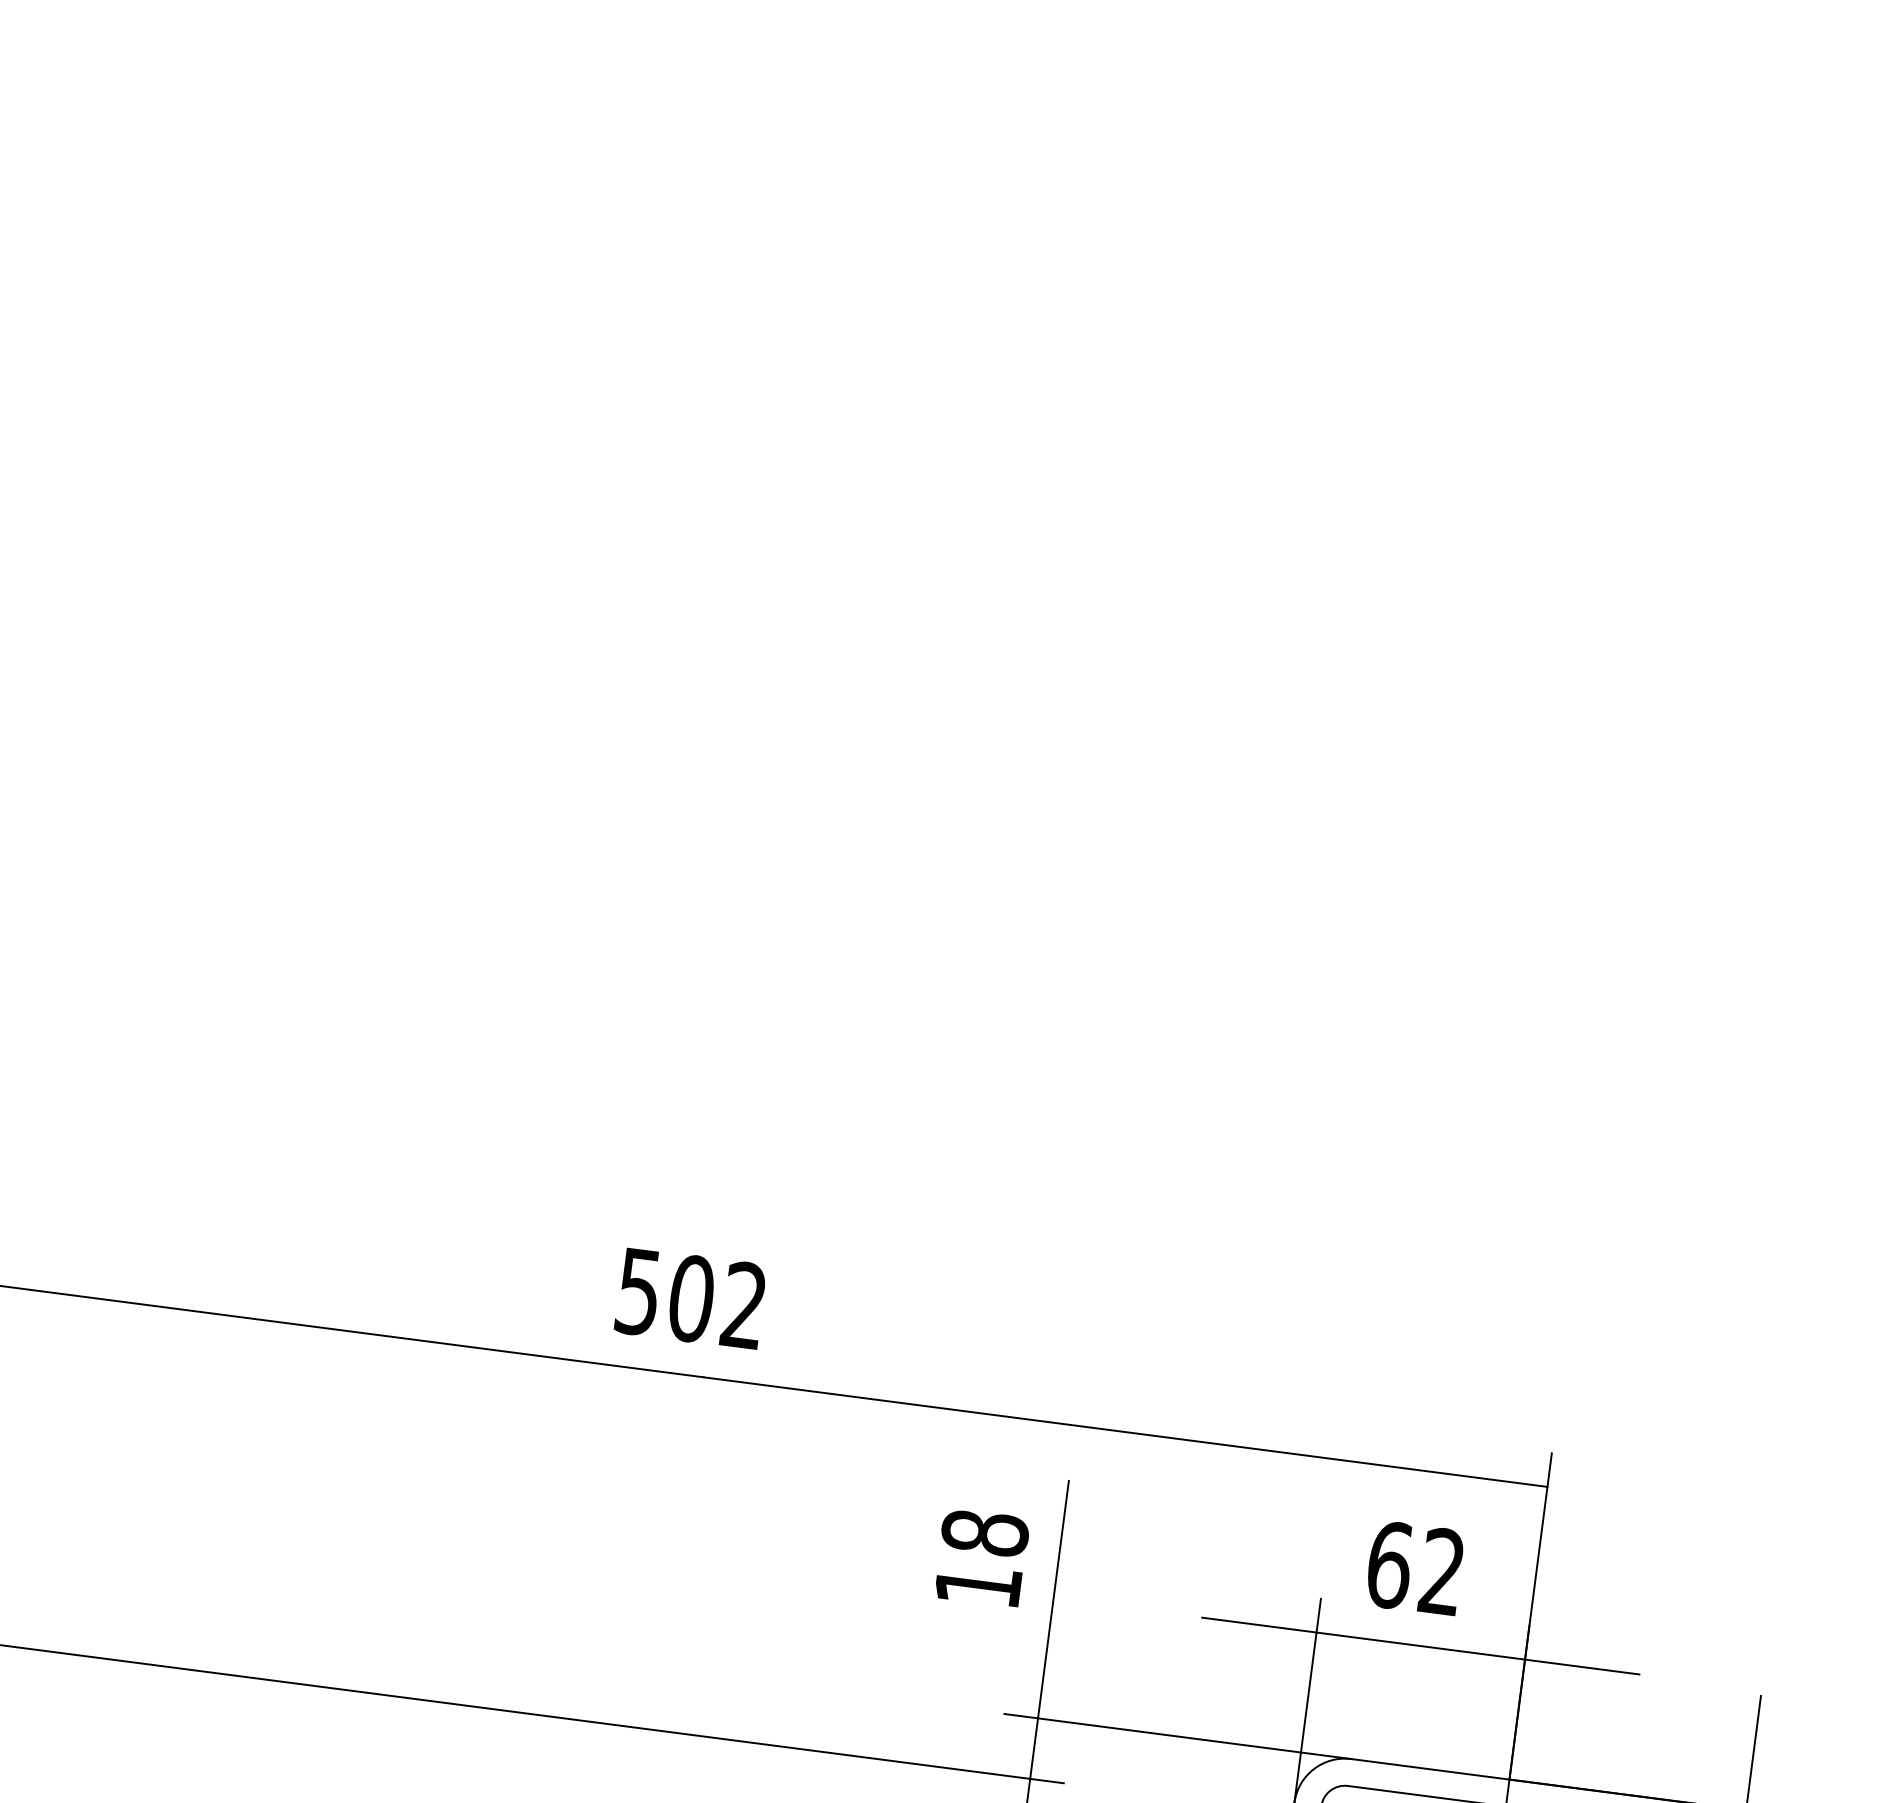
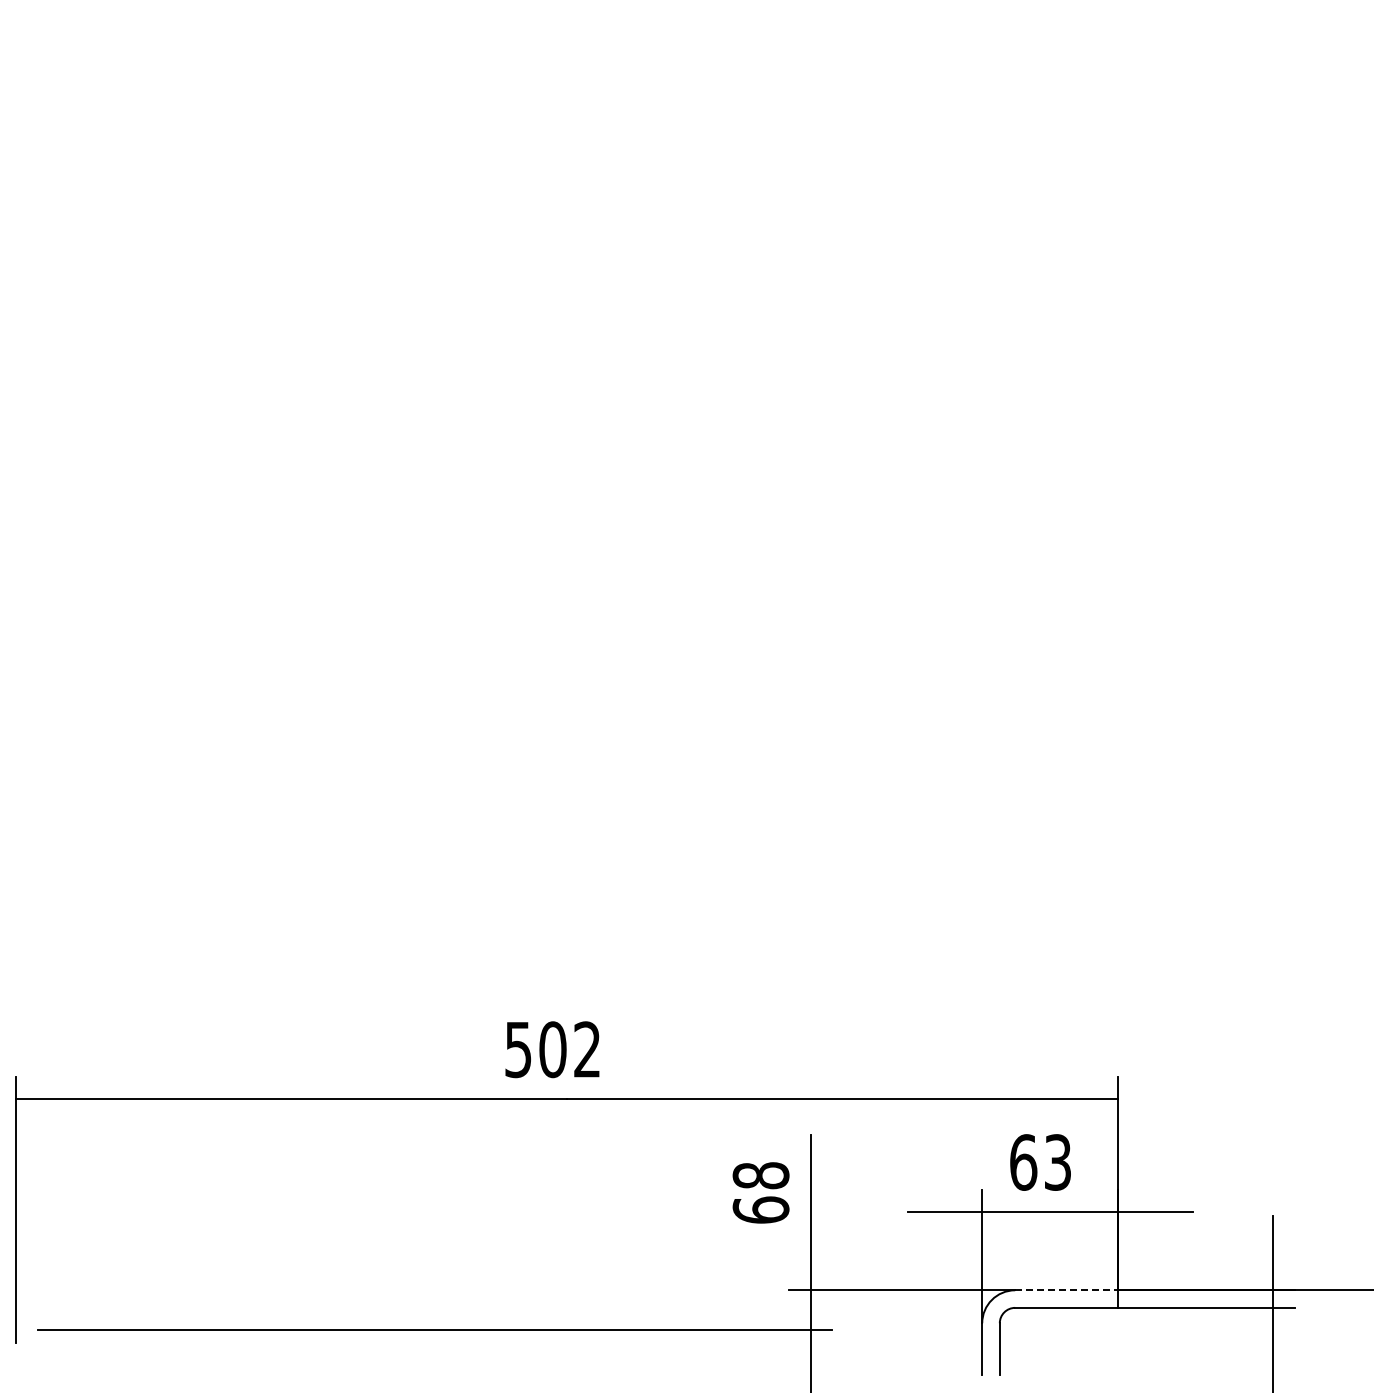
text: (1441, 1571) -> (1057, 1162), 62 -> 63
text: (977, 1584) -> (760, 1209), 18 -> 68
line: (1429, 1769) -> (1066, 1290), solid -> dashed

